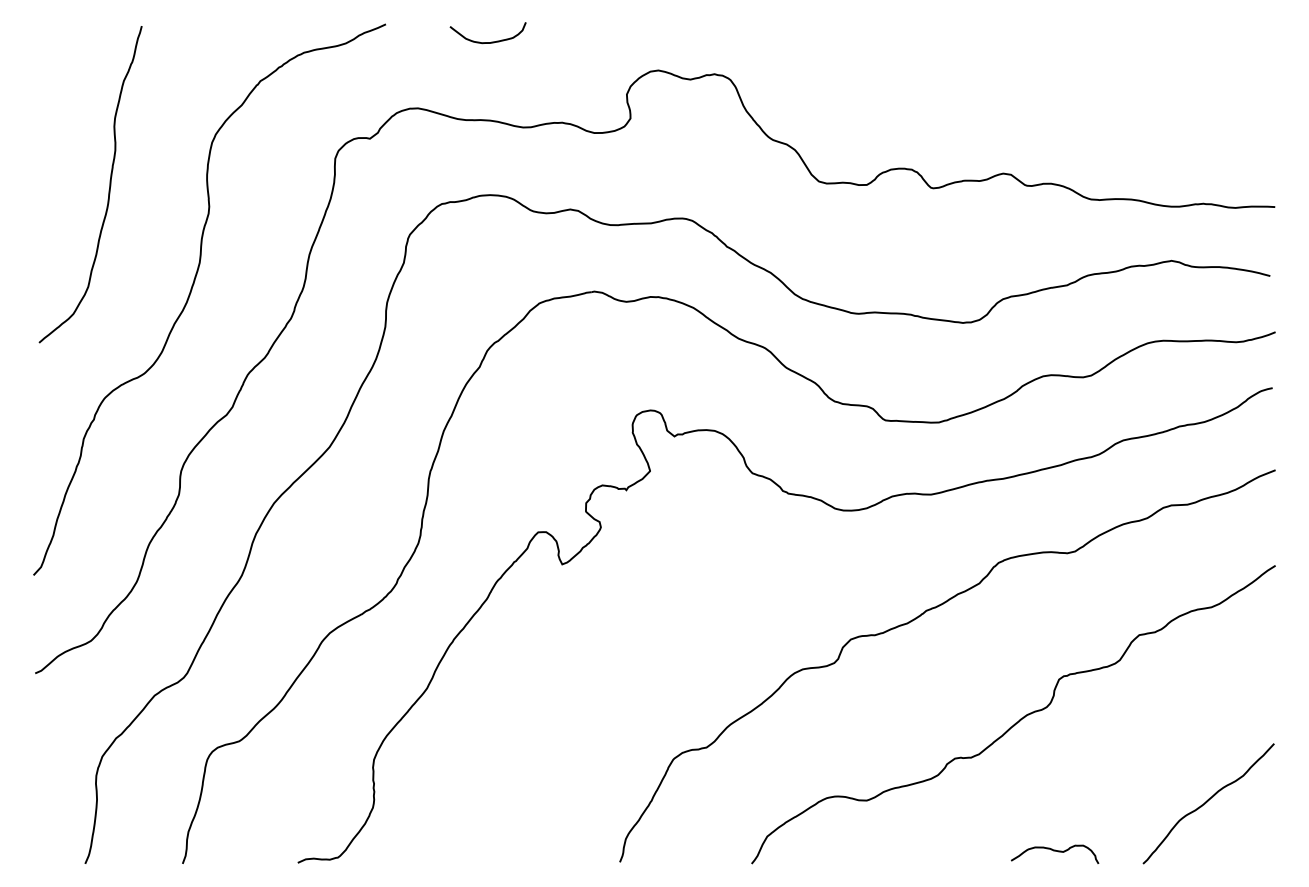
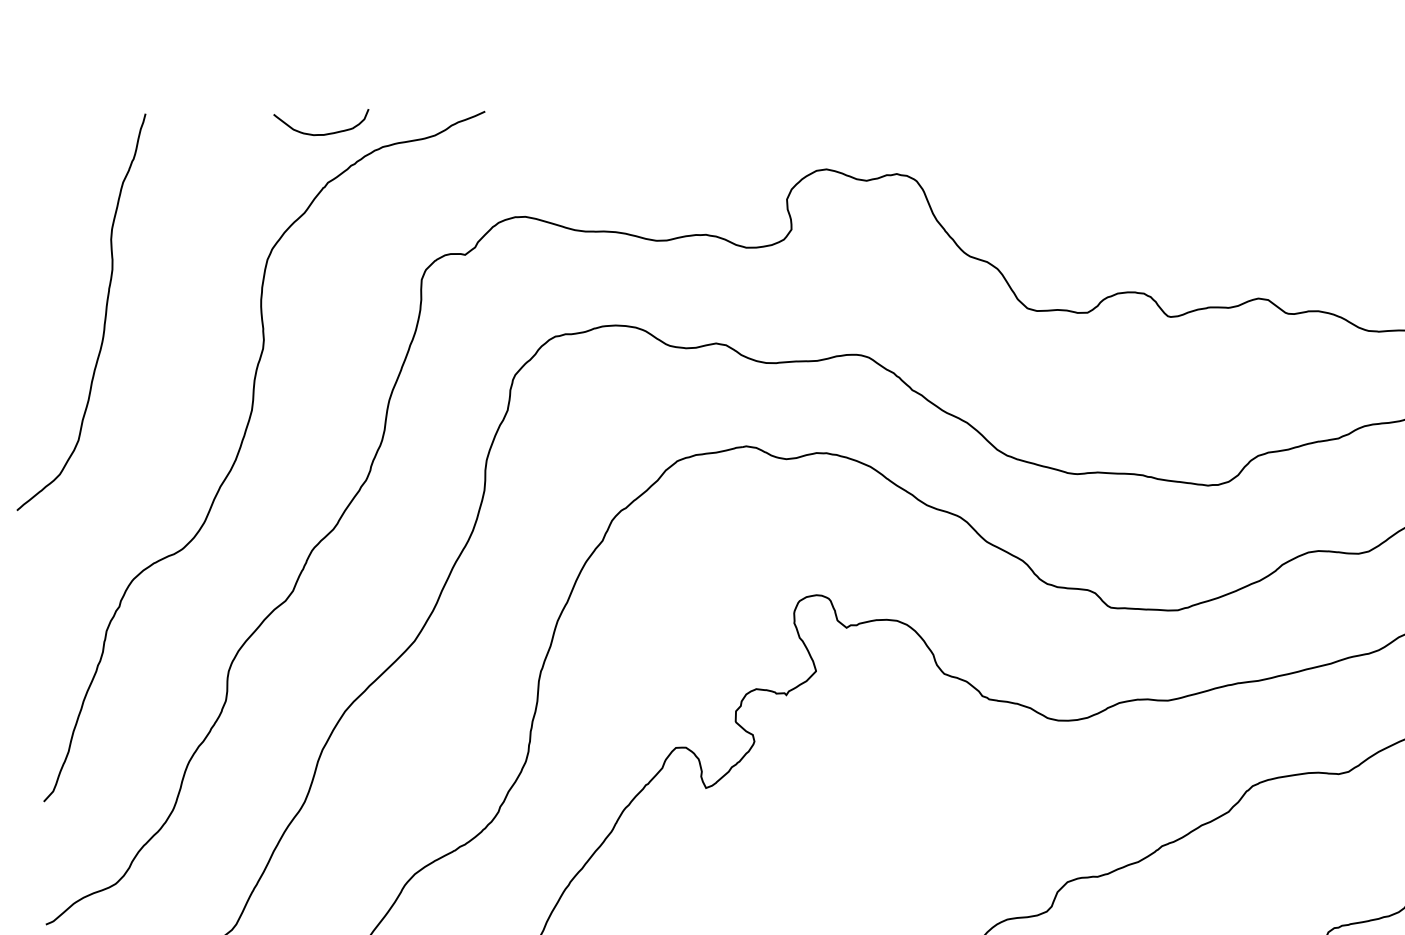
curve: (491, 41) -> (325, 133), moved
curve: (108, 190) -> (103, 319), moved

